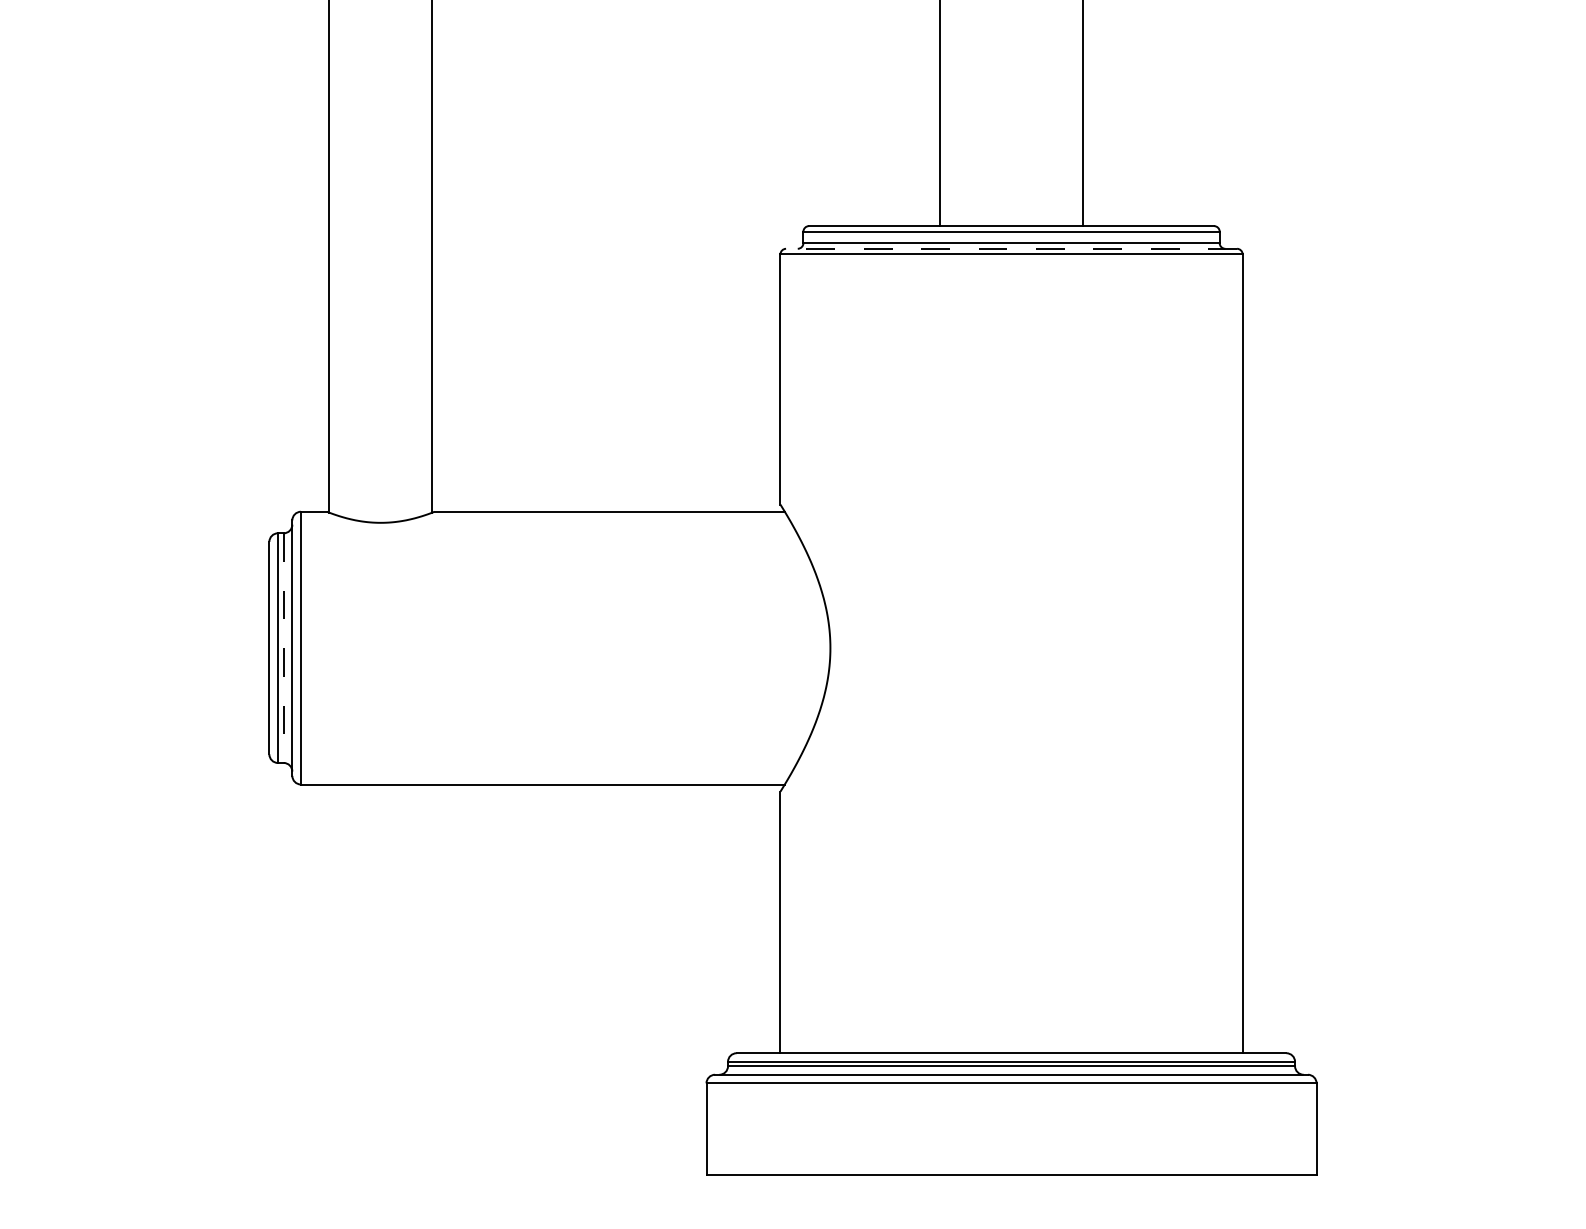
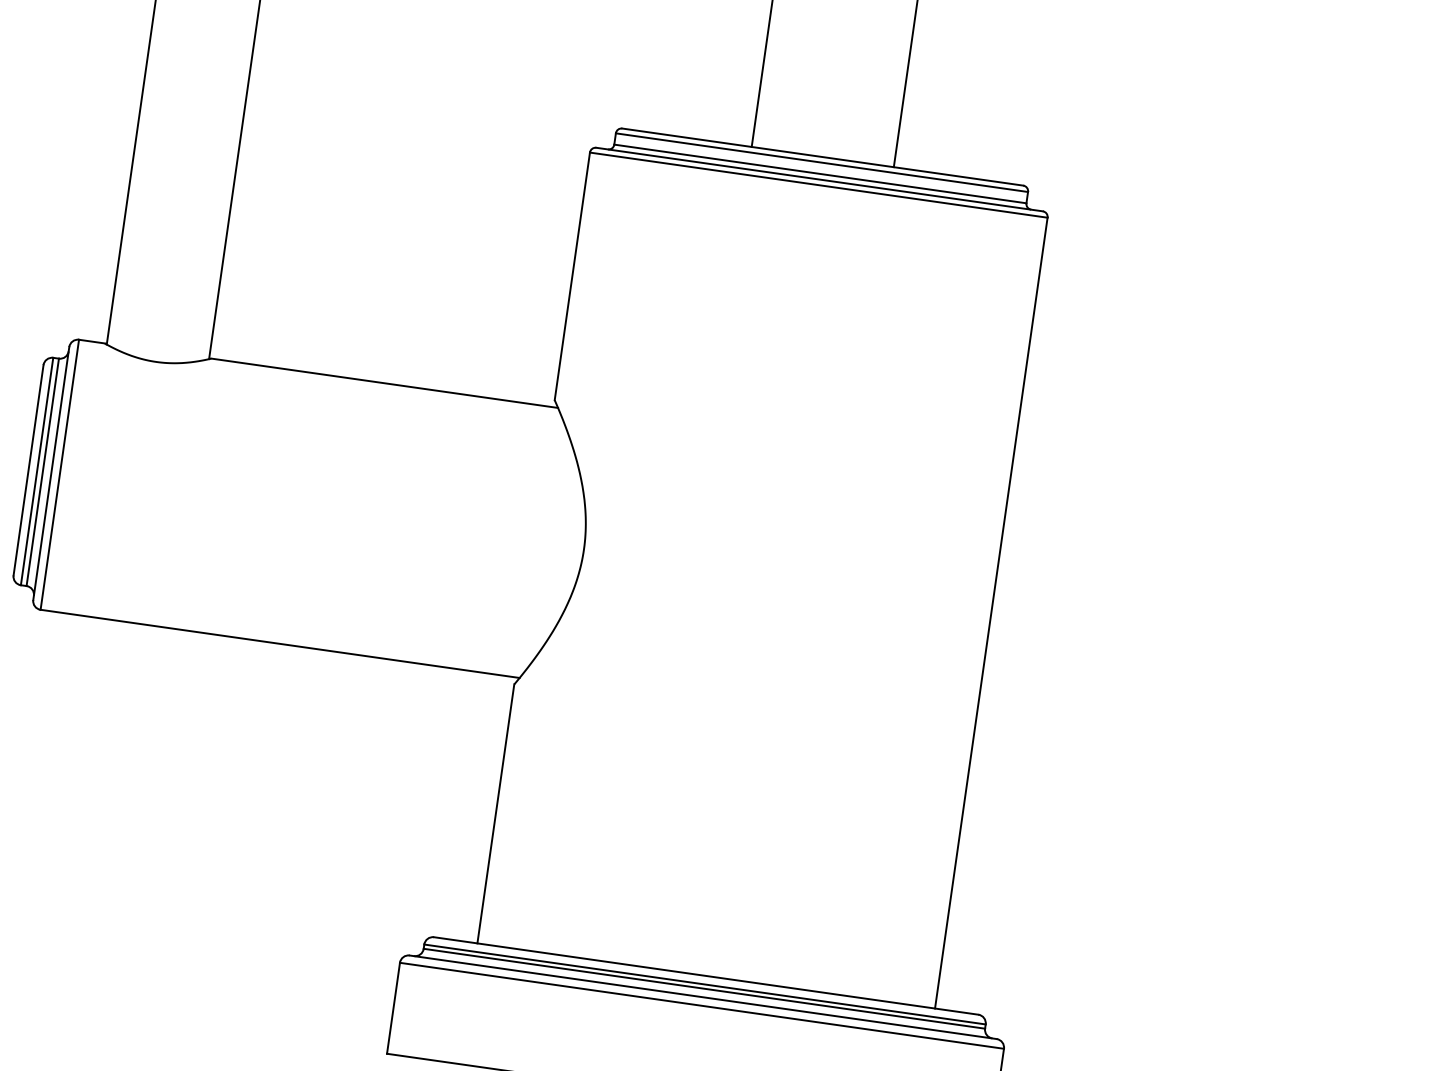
line: (1011, 248) -> (819, 179), dashed -> solid
line: (283, 648) -> (42, 472), dashed -> solid

